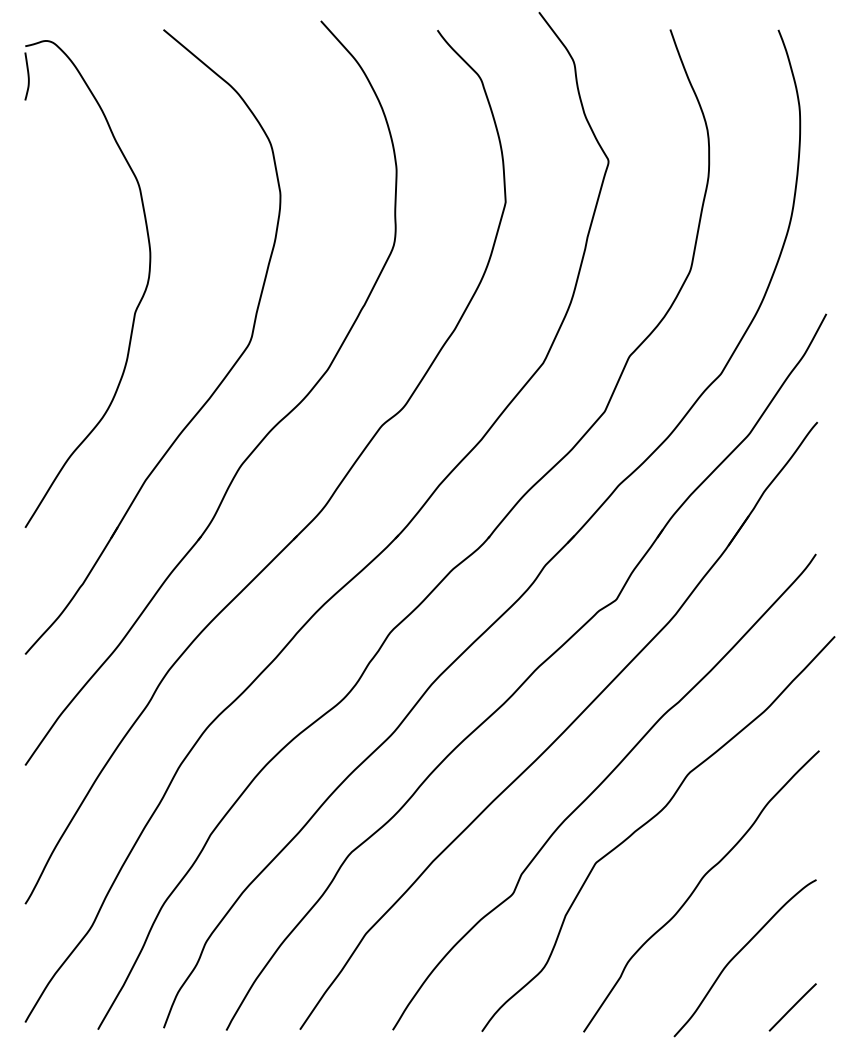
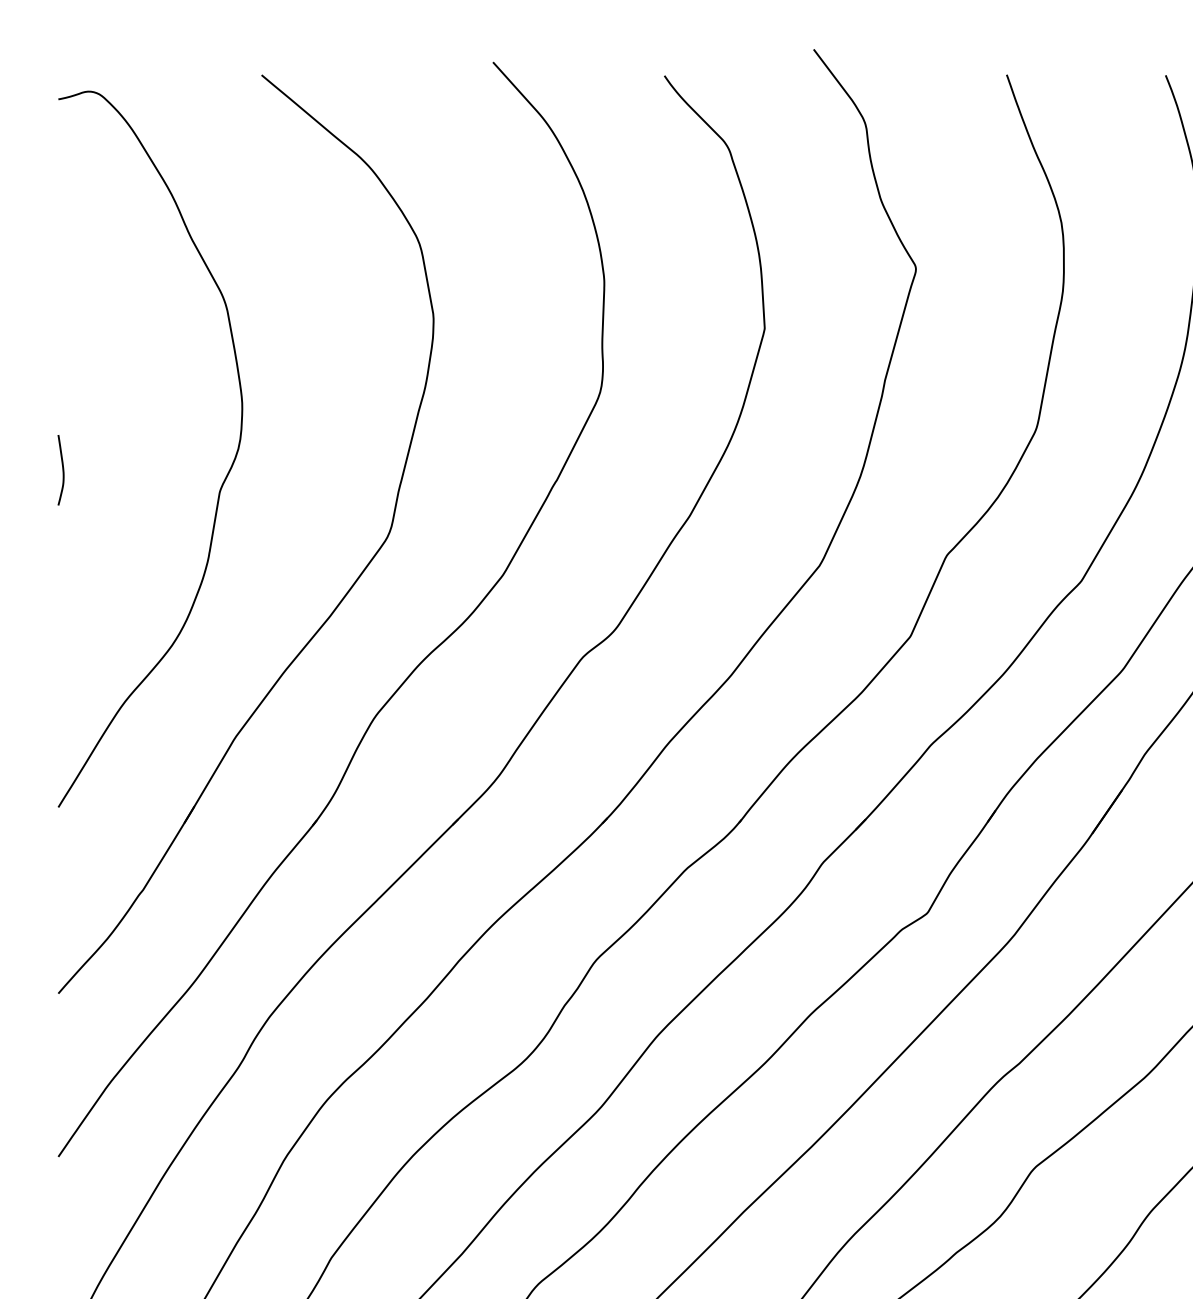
curve: (27, 76) -> (61, 470), moved

